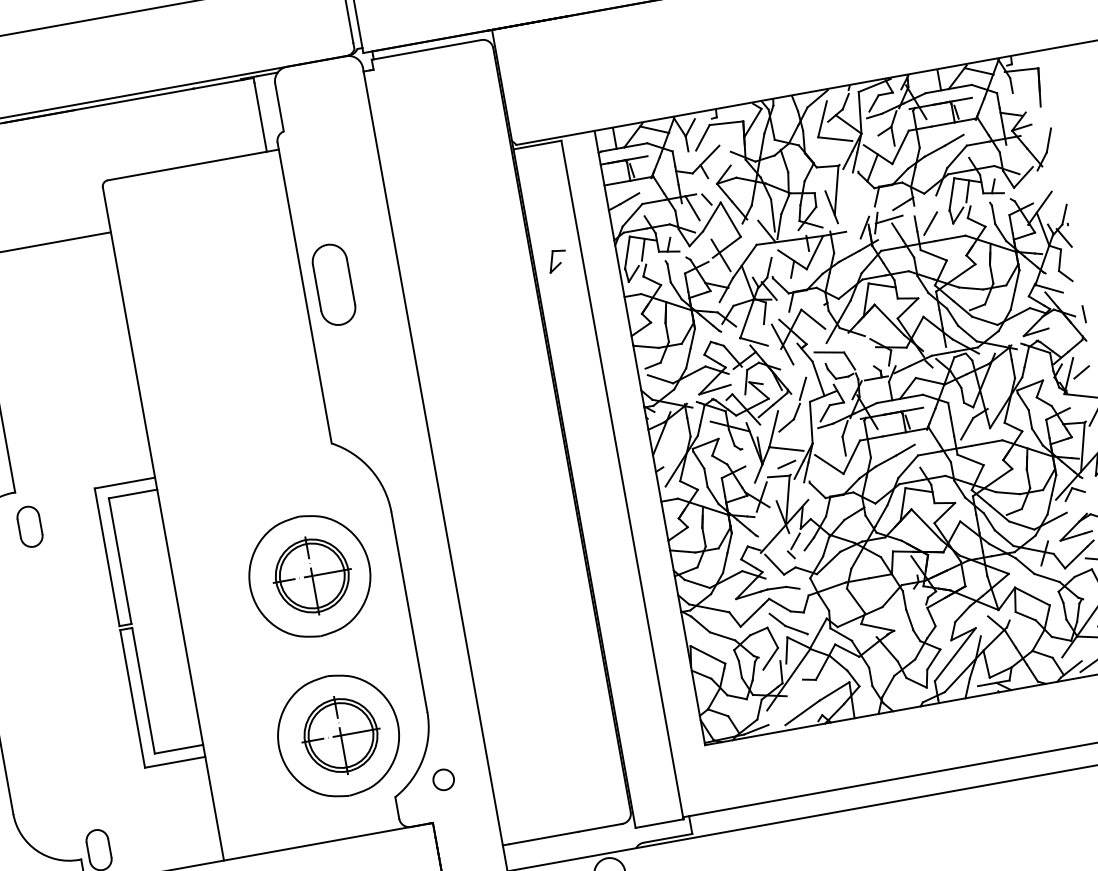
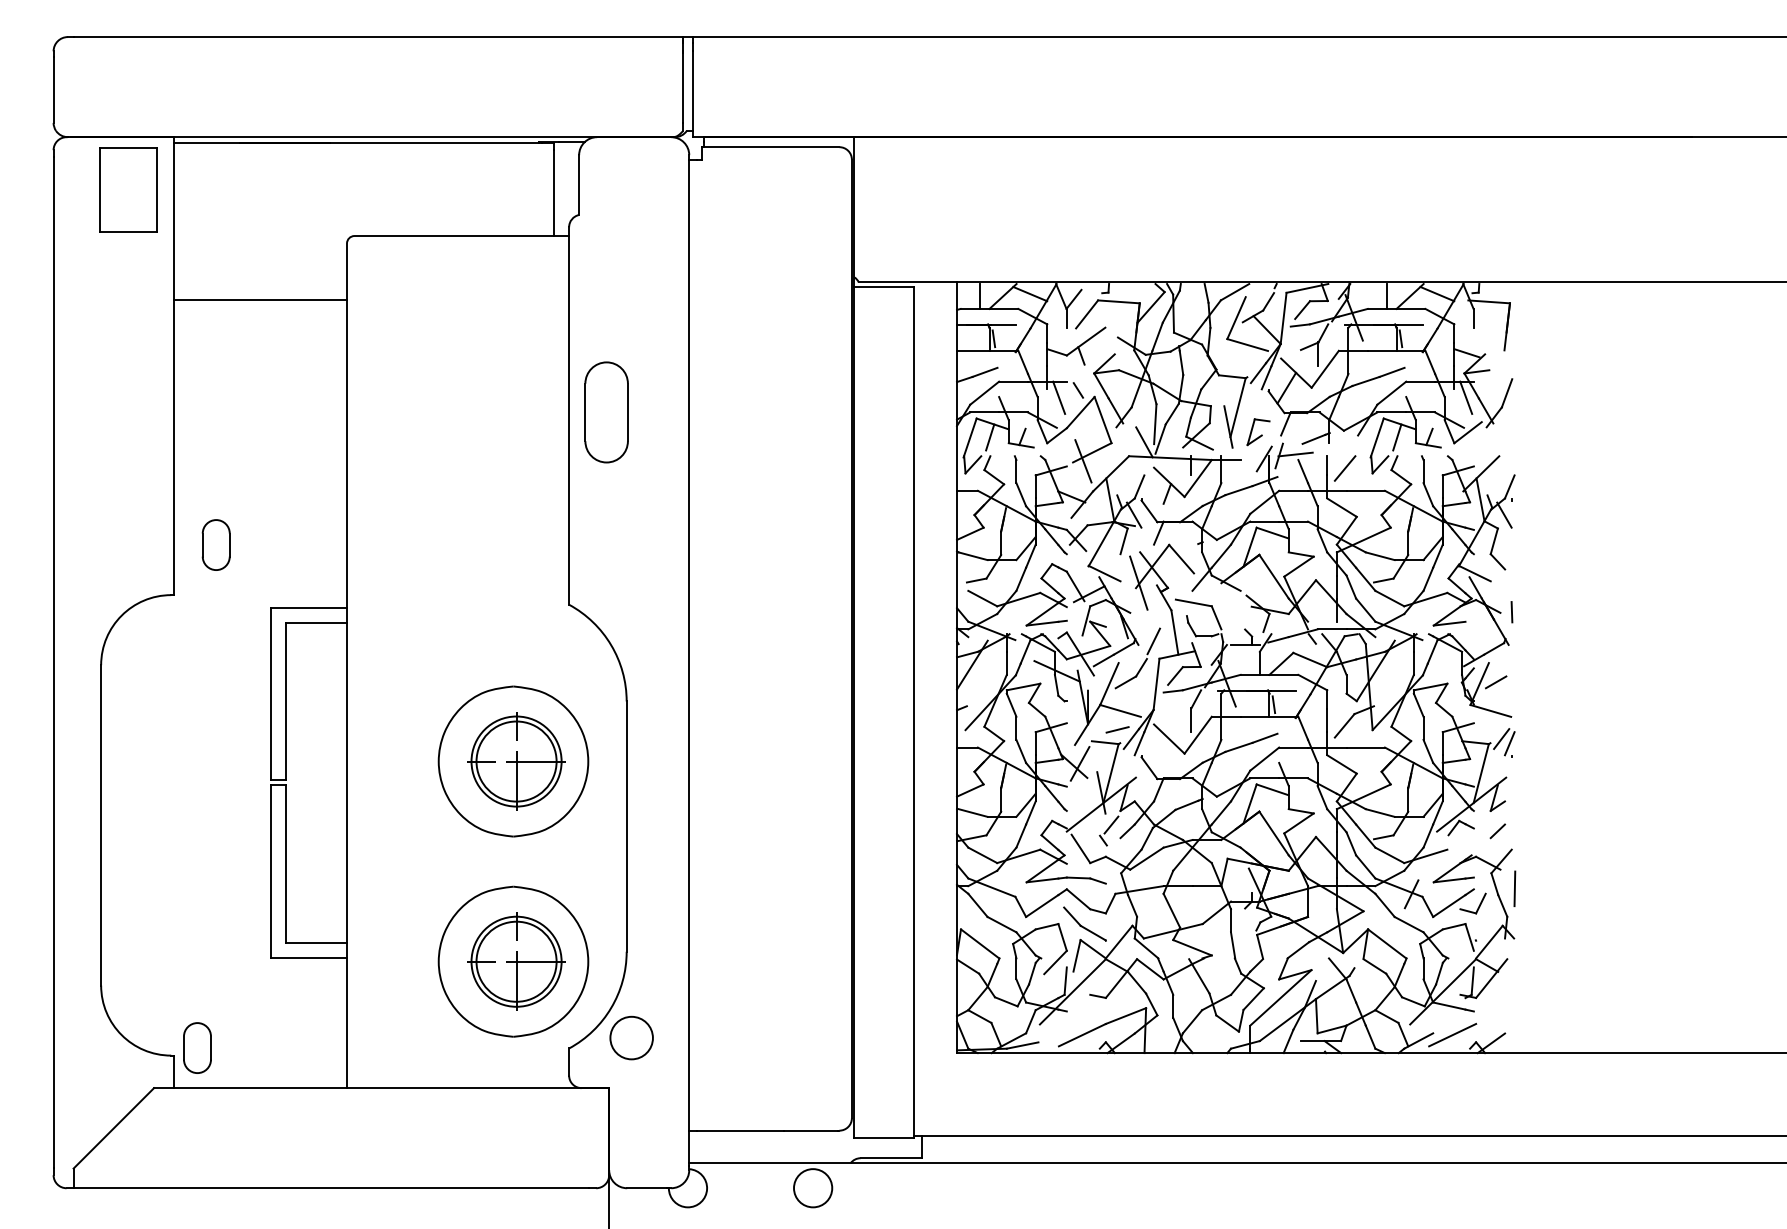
line: (1017, 149) -> (1466, 397), added
part: (557, 261) -> (1258, 432), moved
part: (29, 526) -> (215, 544), moved
circle: (443, 779) -> (631, 1037), size x1.67

